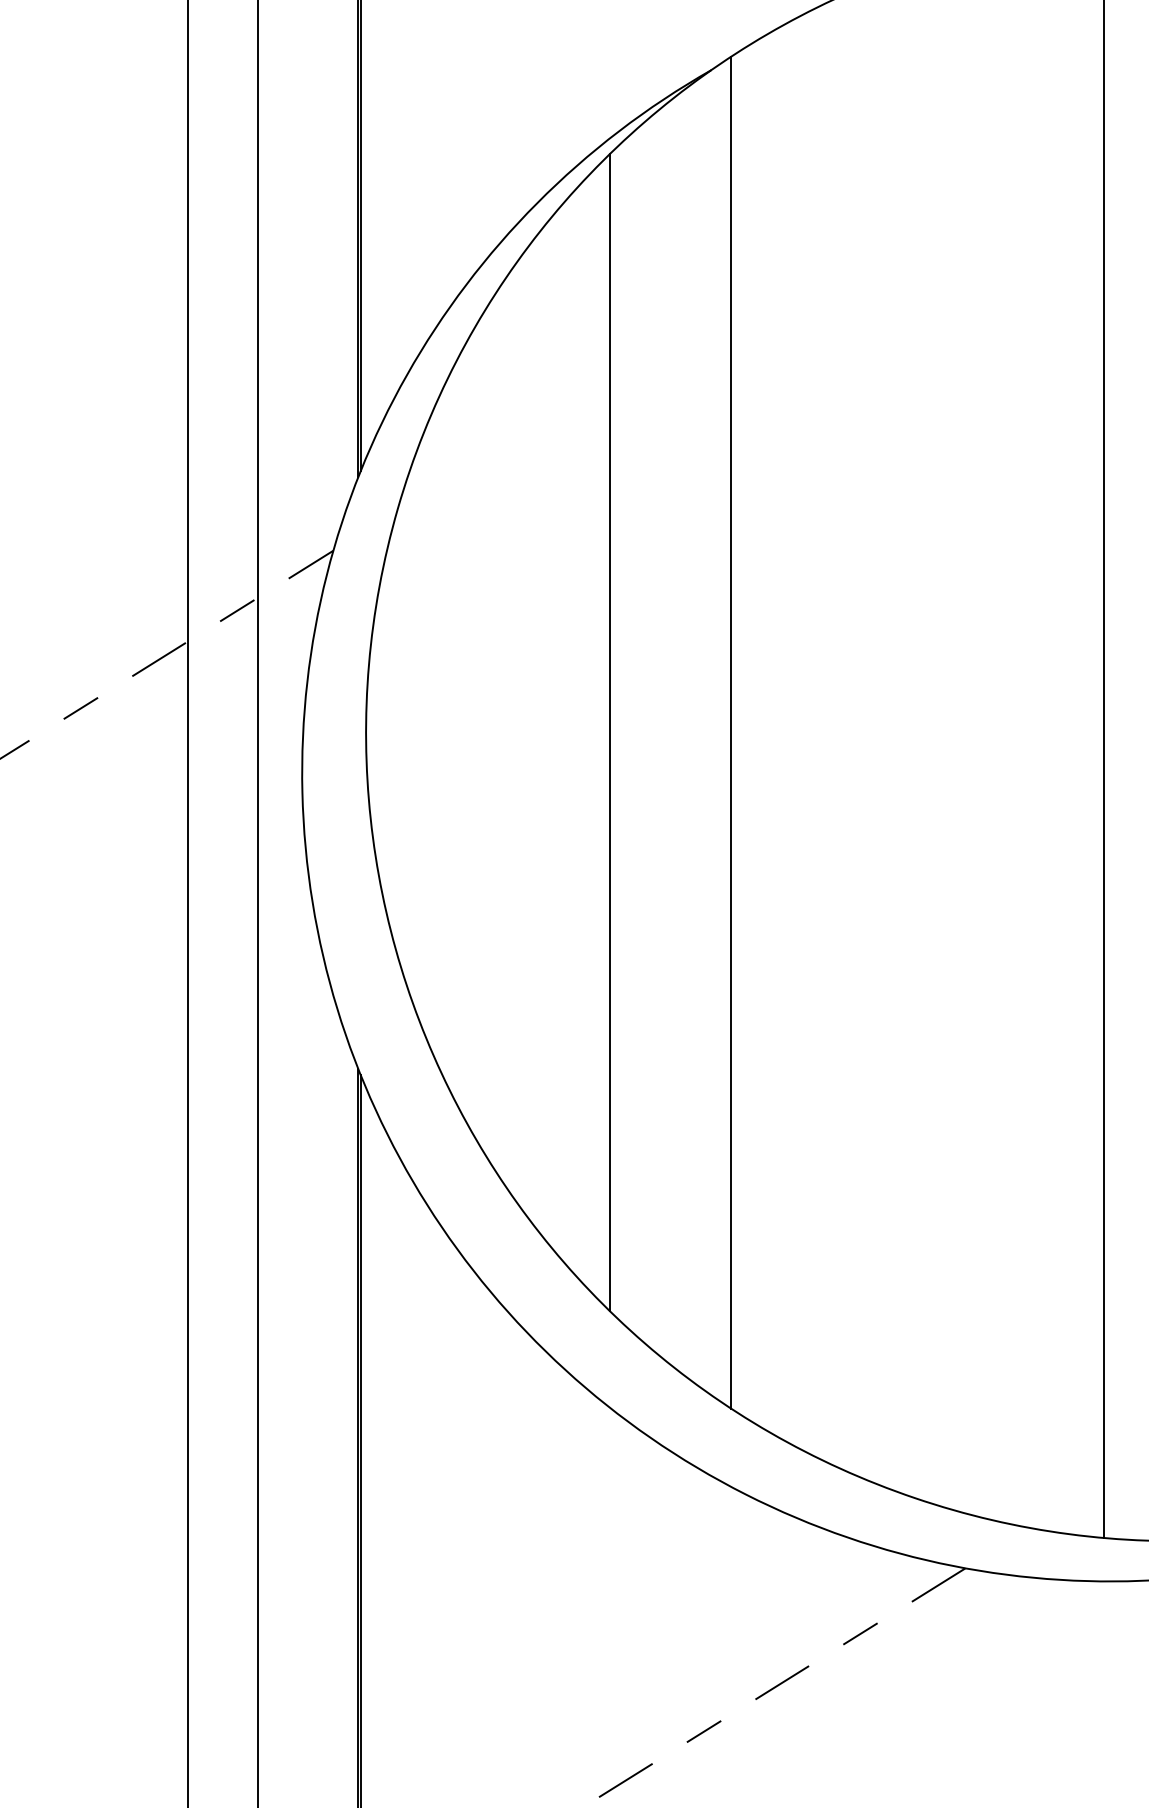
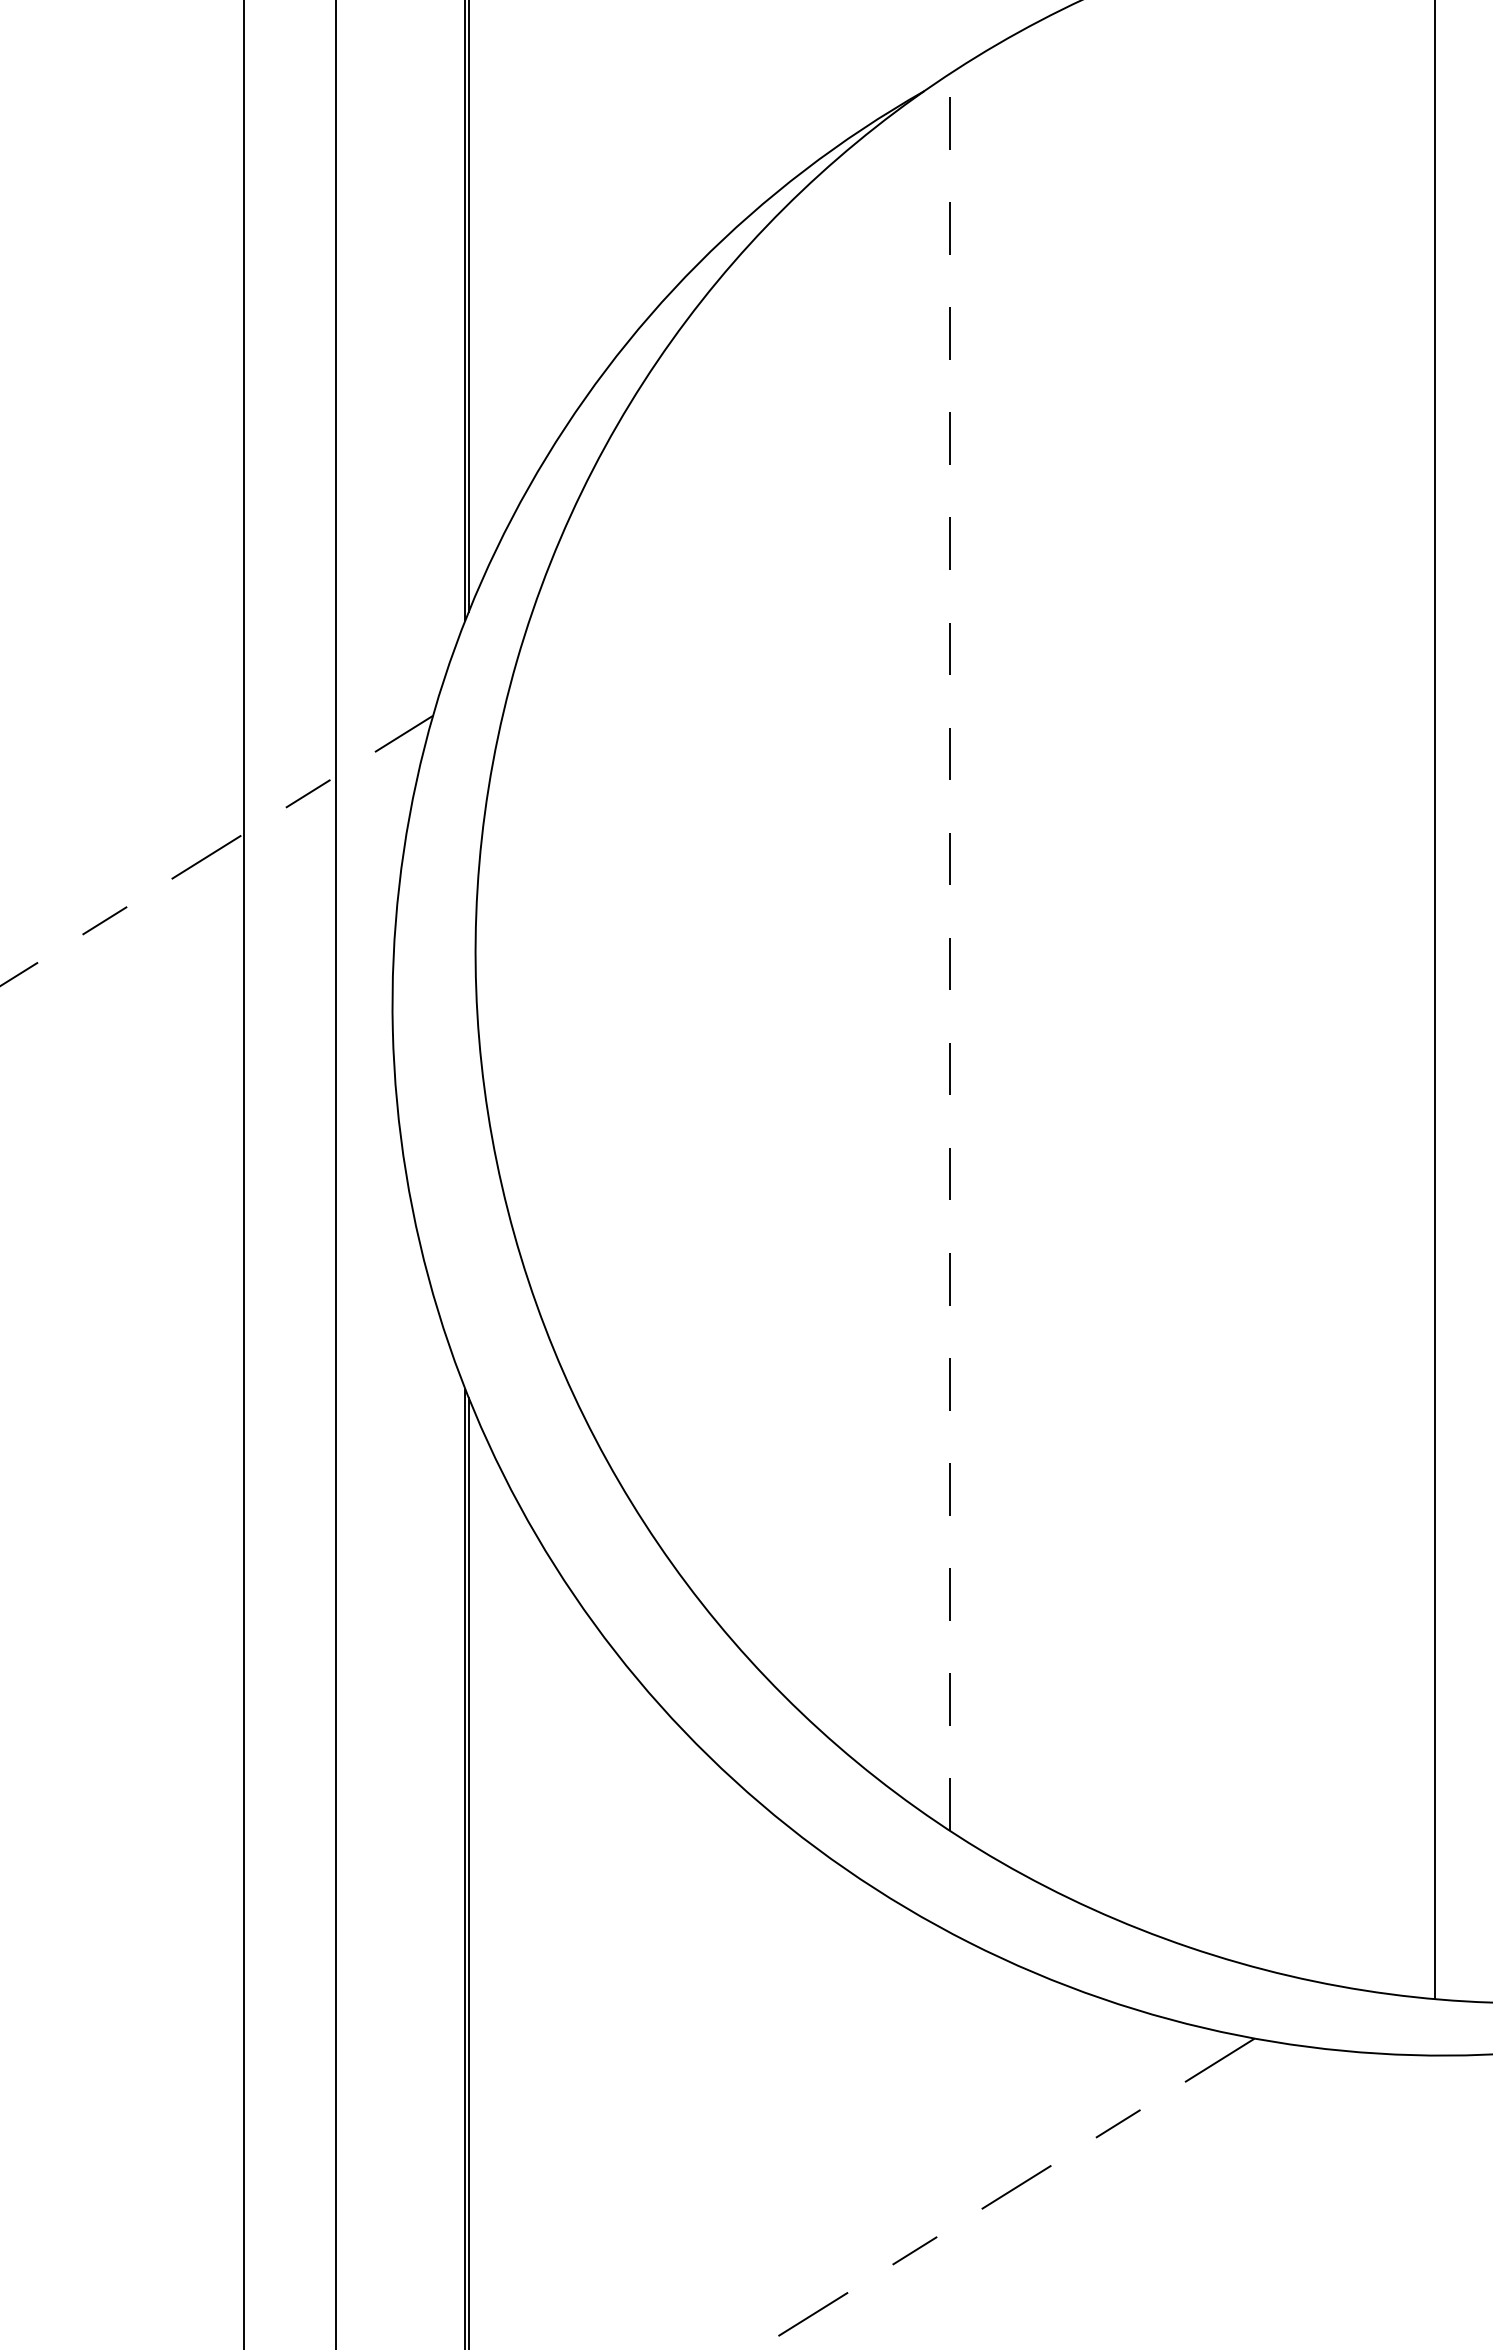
line: (609, 732) -> (792, 951), removed
line: (731, 732) -> (950, 952), solid -> dashed

